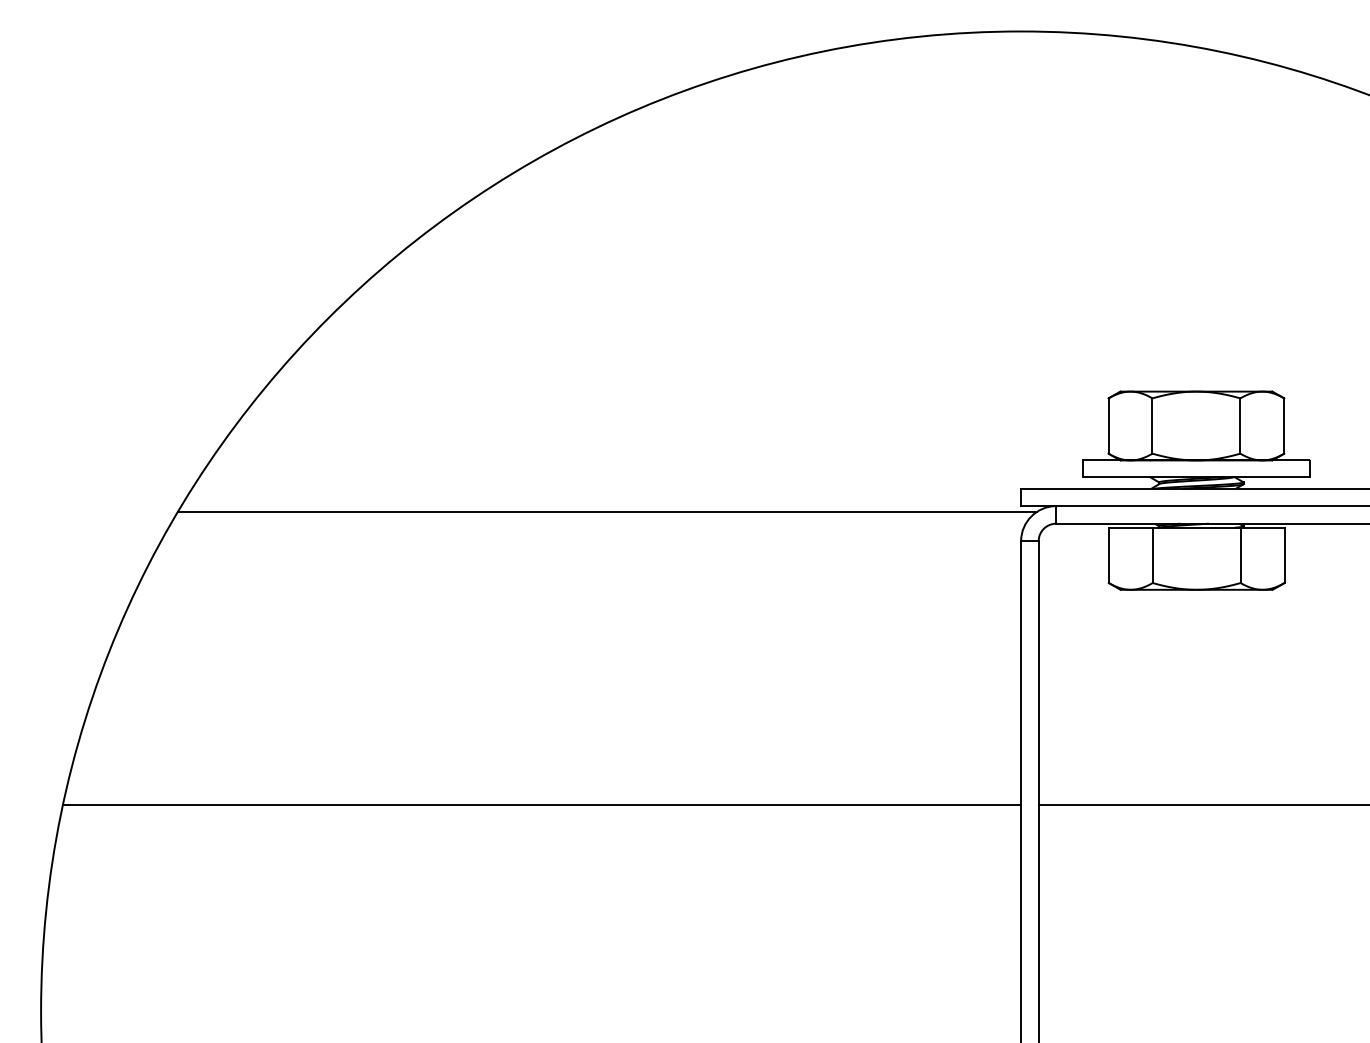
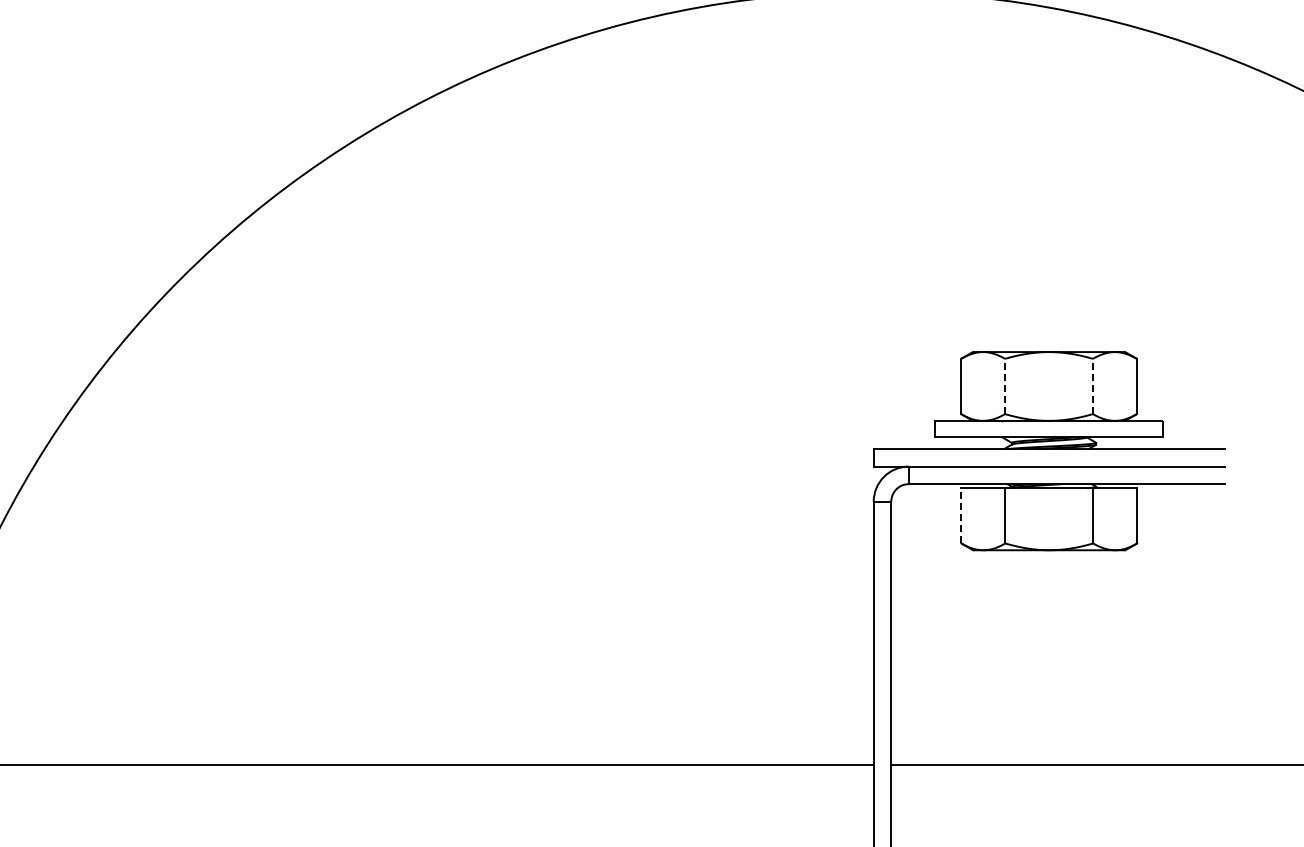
line: (1152, 426) -> (1005, 386), solid -> dashed
line: (1240, 426) -> (1093, 386), solid -> dashed
line: (606, 511) -> (459, 471), removed
line: (1108, 555) -> (961, 515), solid -> dashed

